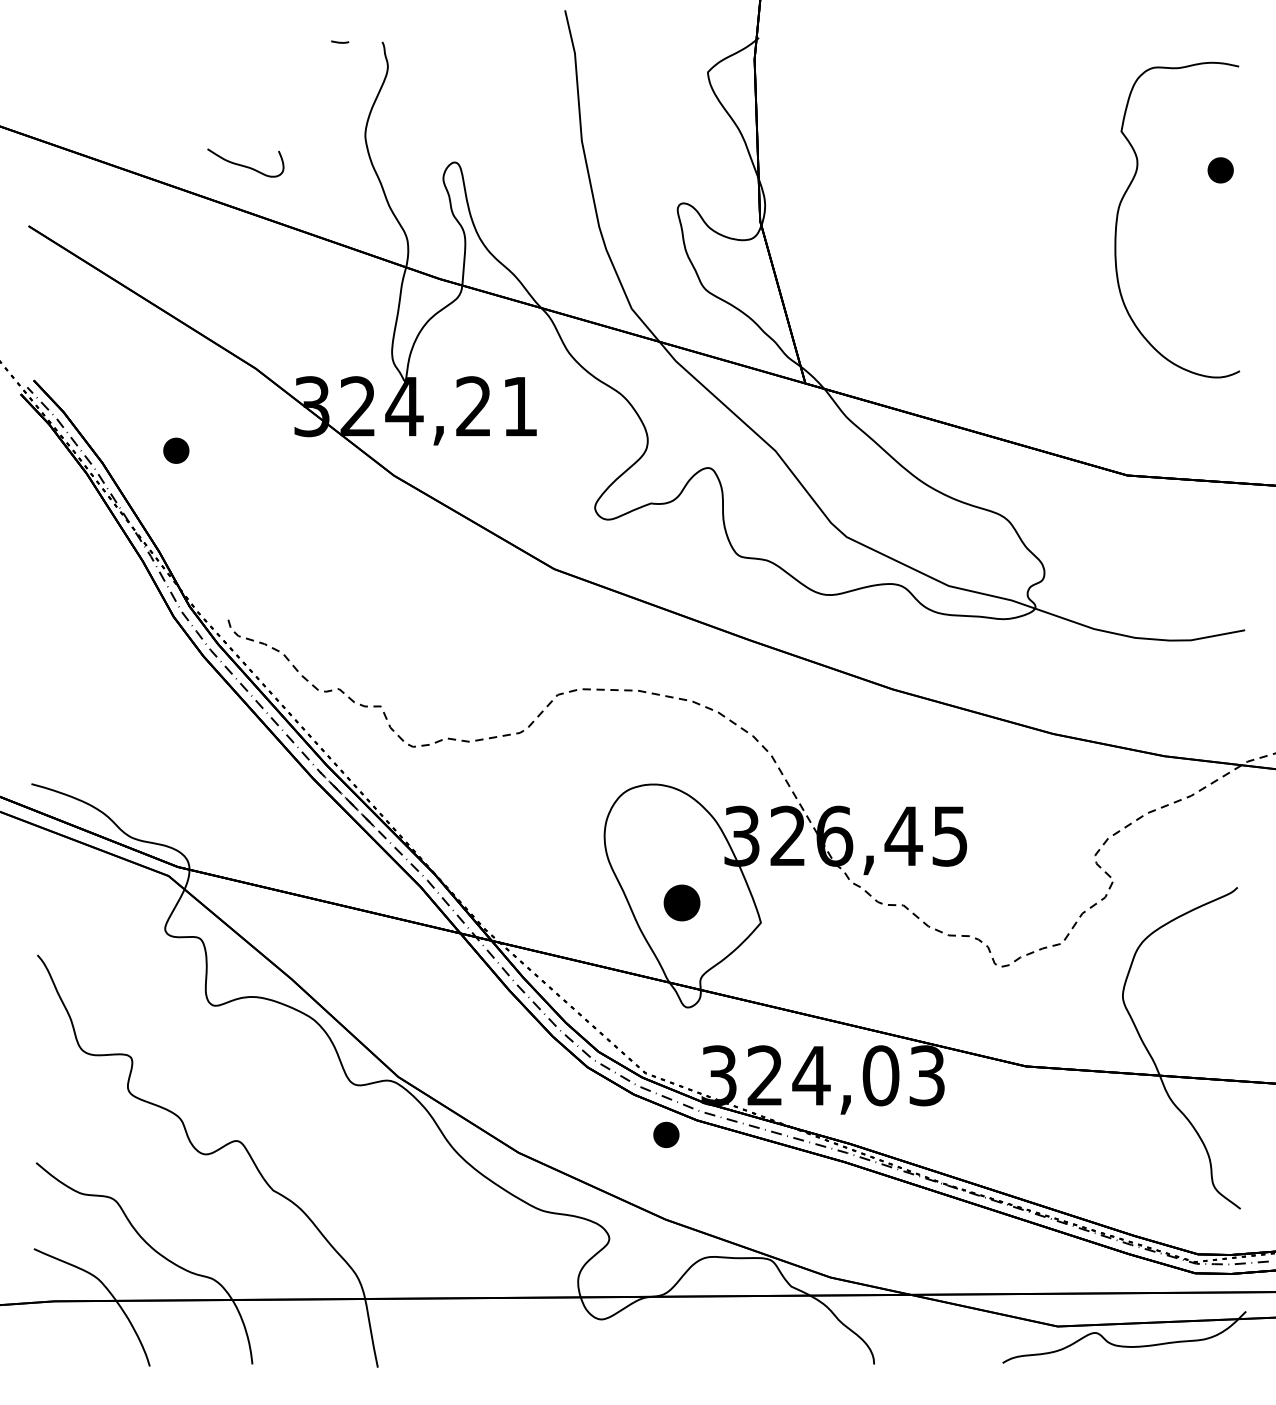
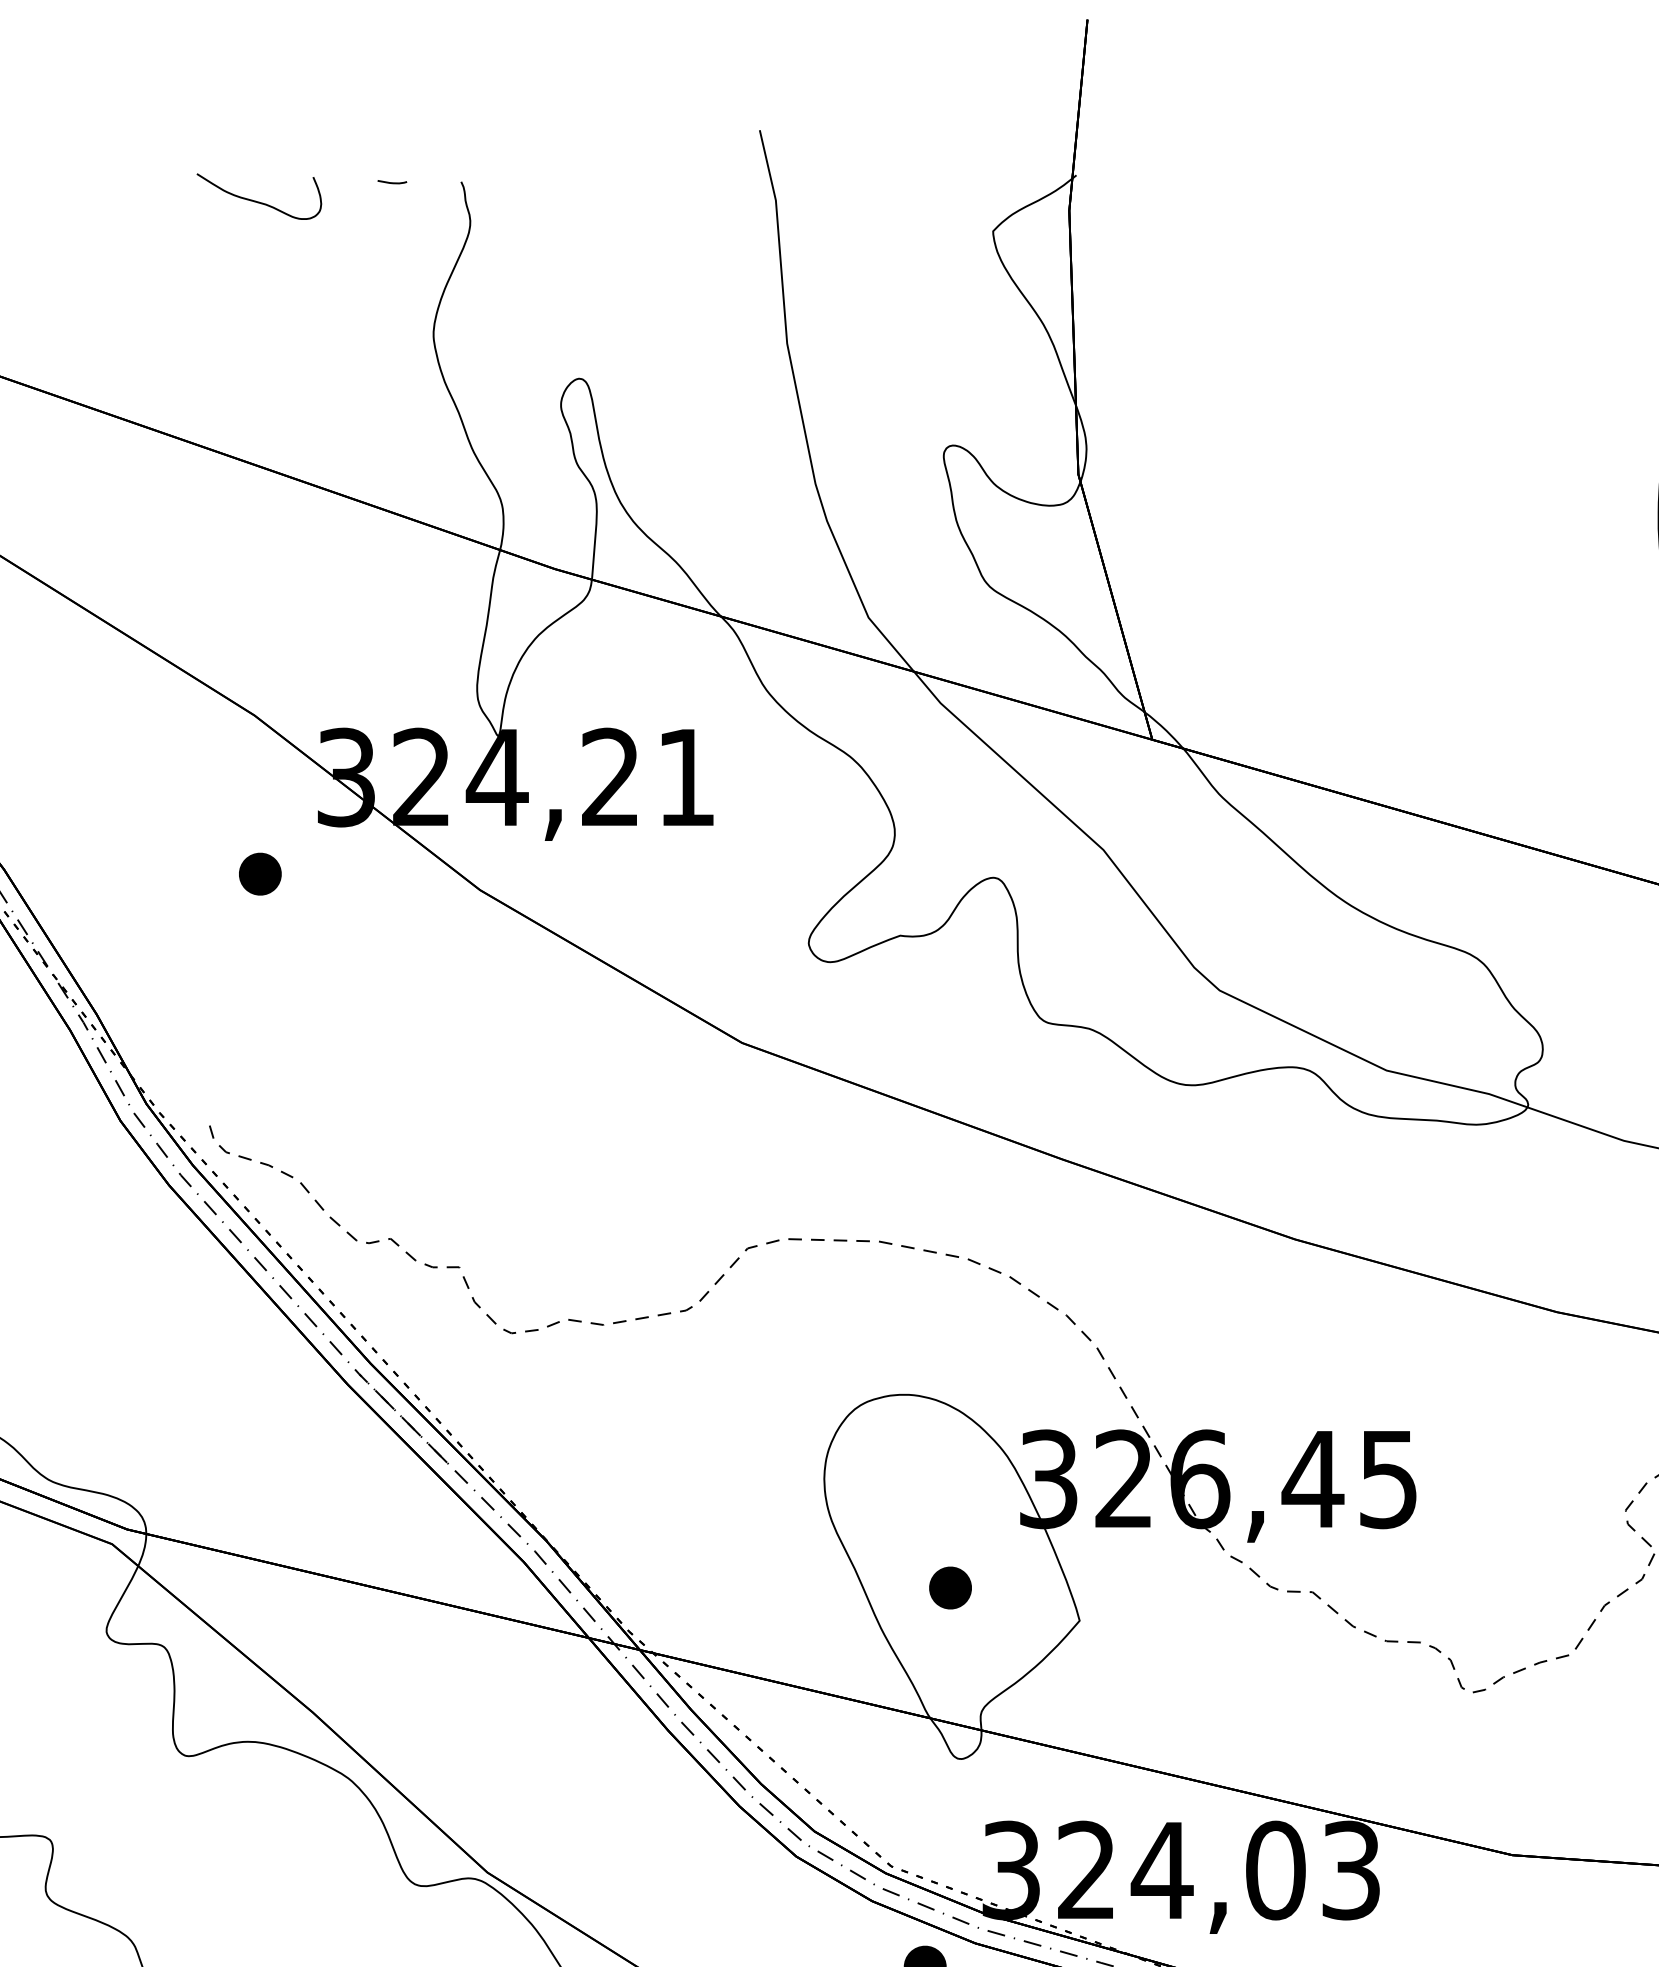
curve: (245, 165) -> (258, 200), moved
part: (176, 450) -> (260, 873), moved
part: (681, 902) -> (949, 1587), size x0.71

